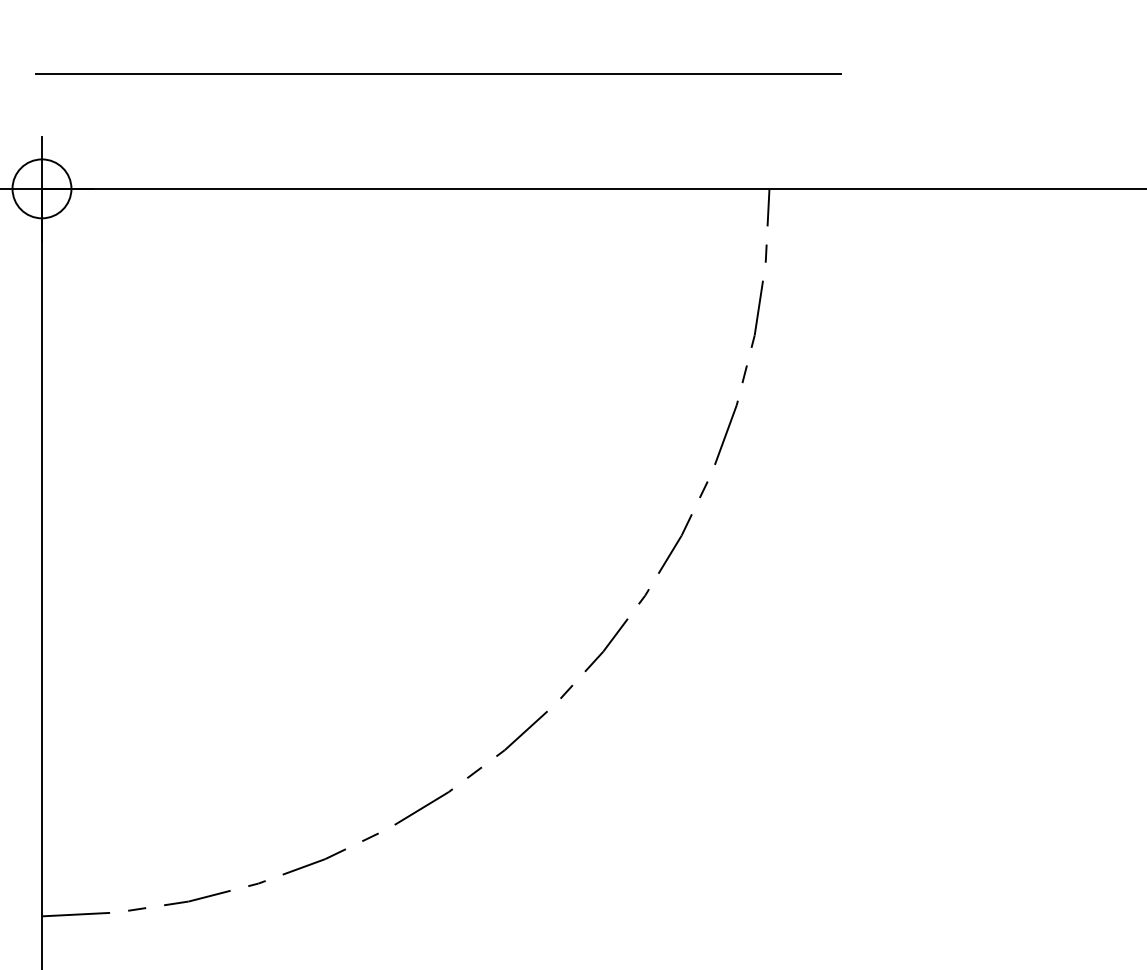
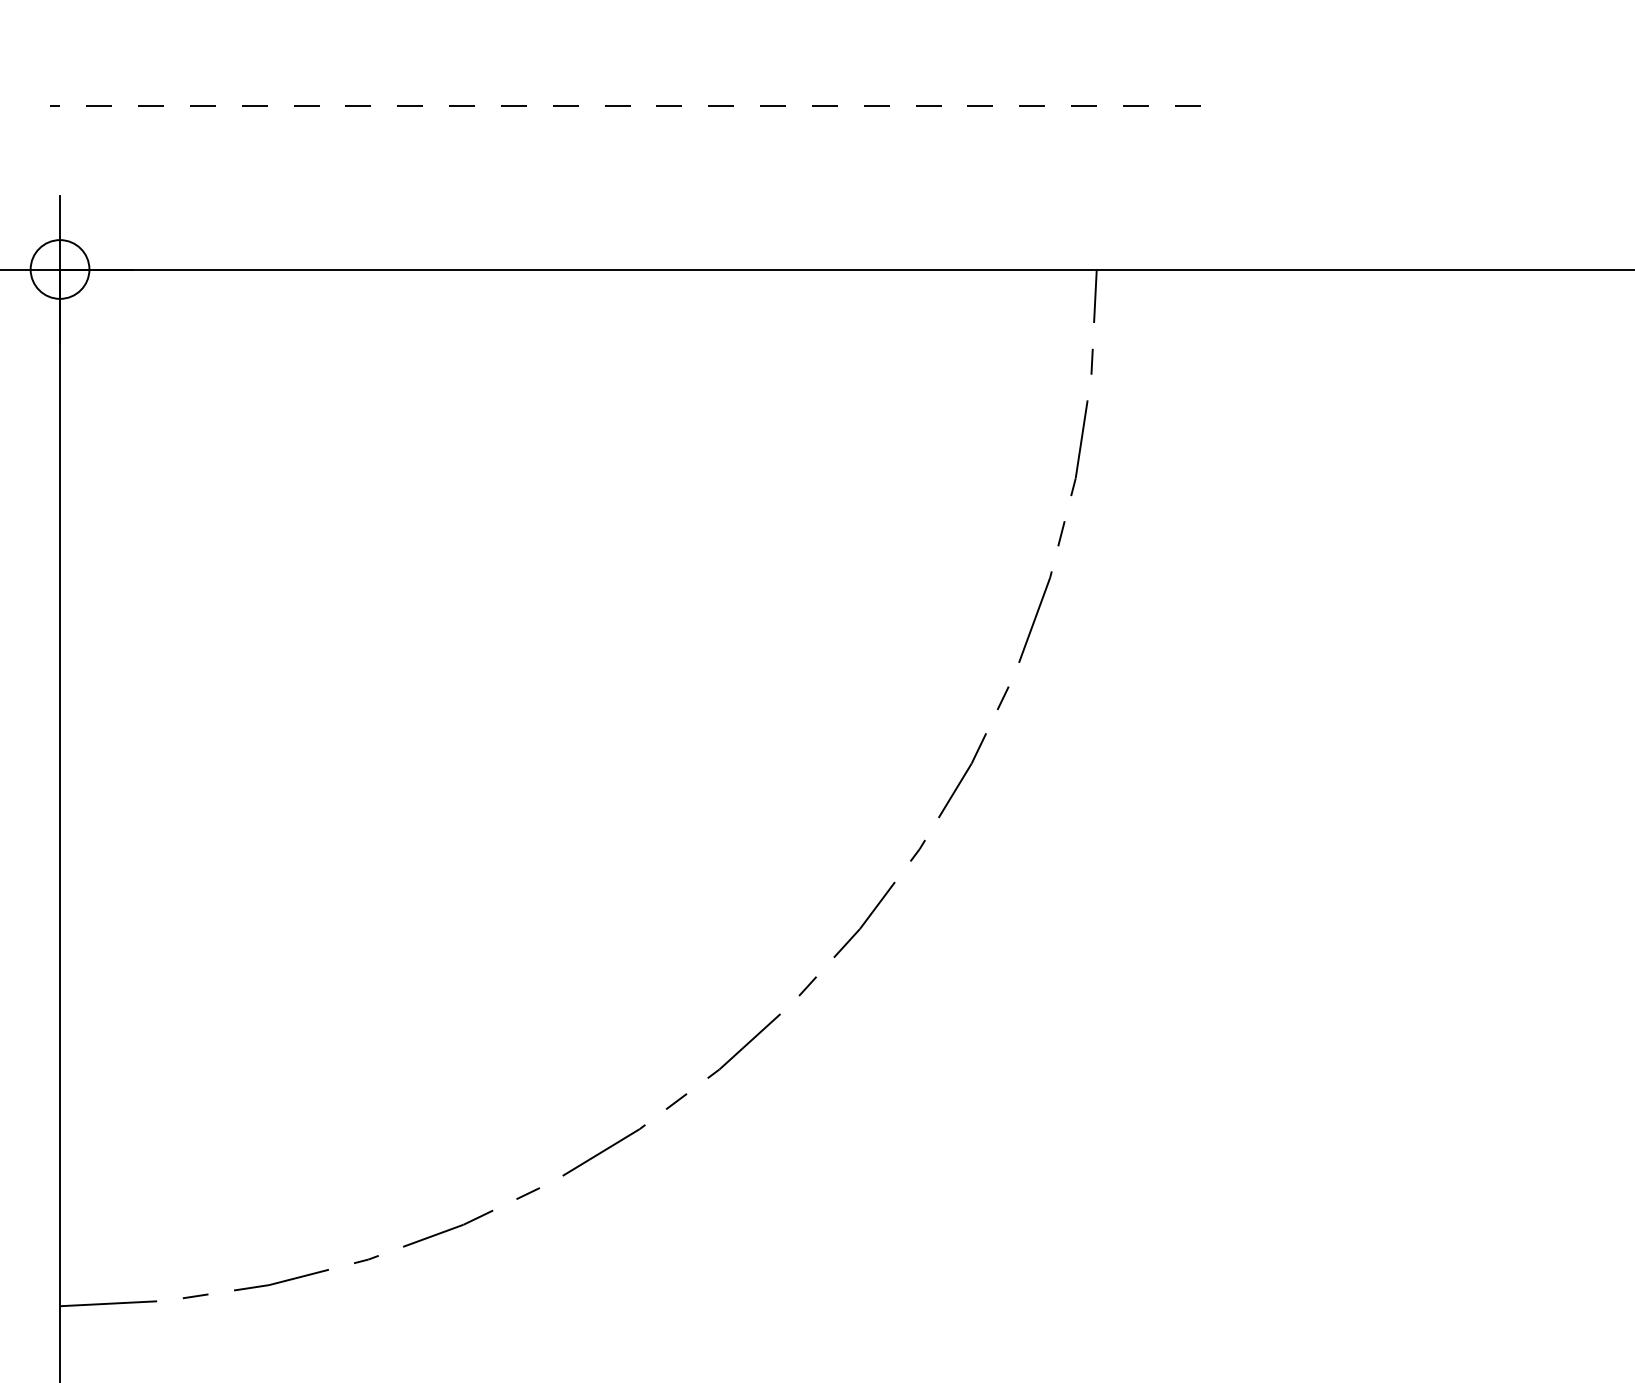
line: (438, 73) -> (625, 105), solid -> dashed
circle: (42, 188) -> (60, 269), size x0.7

